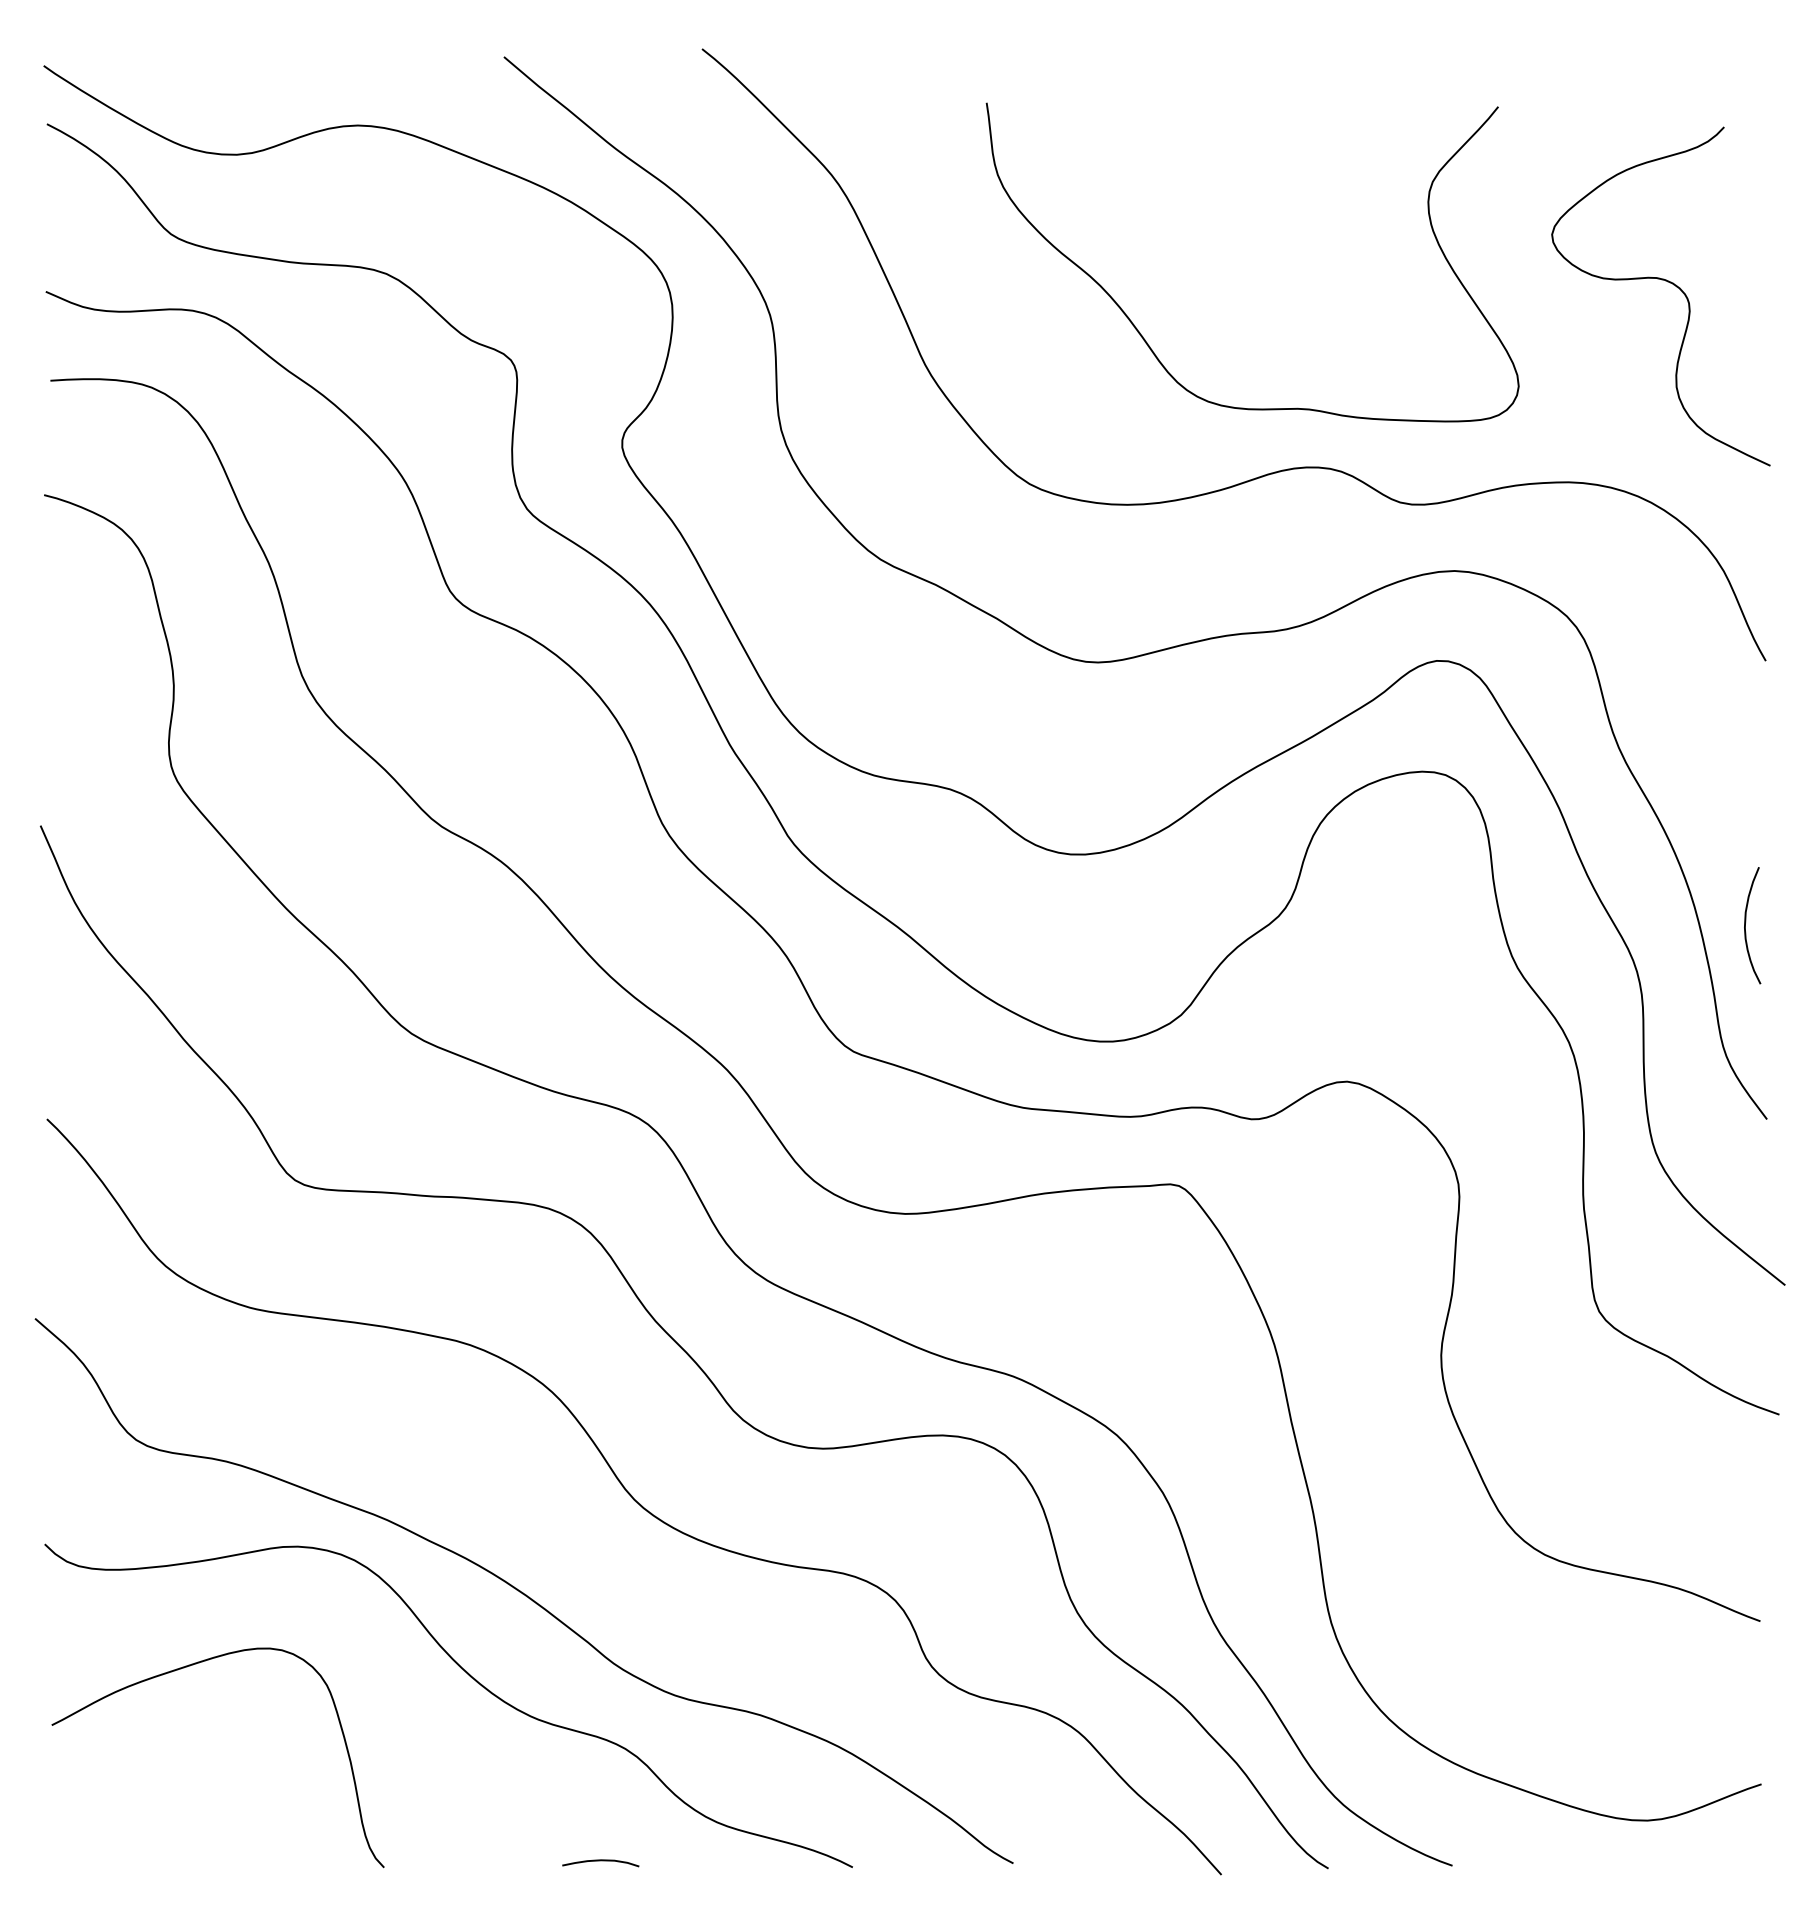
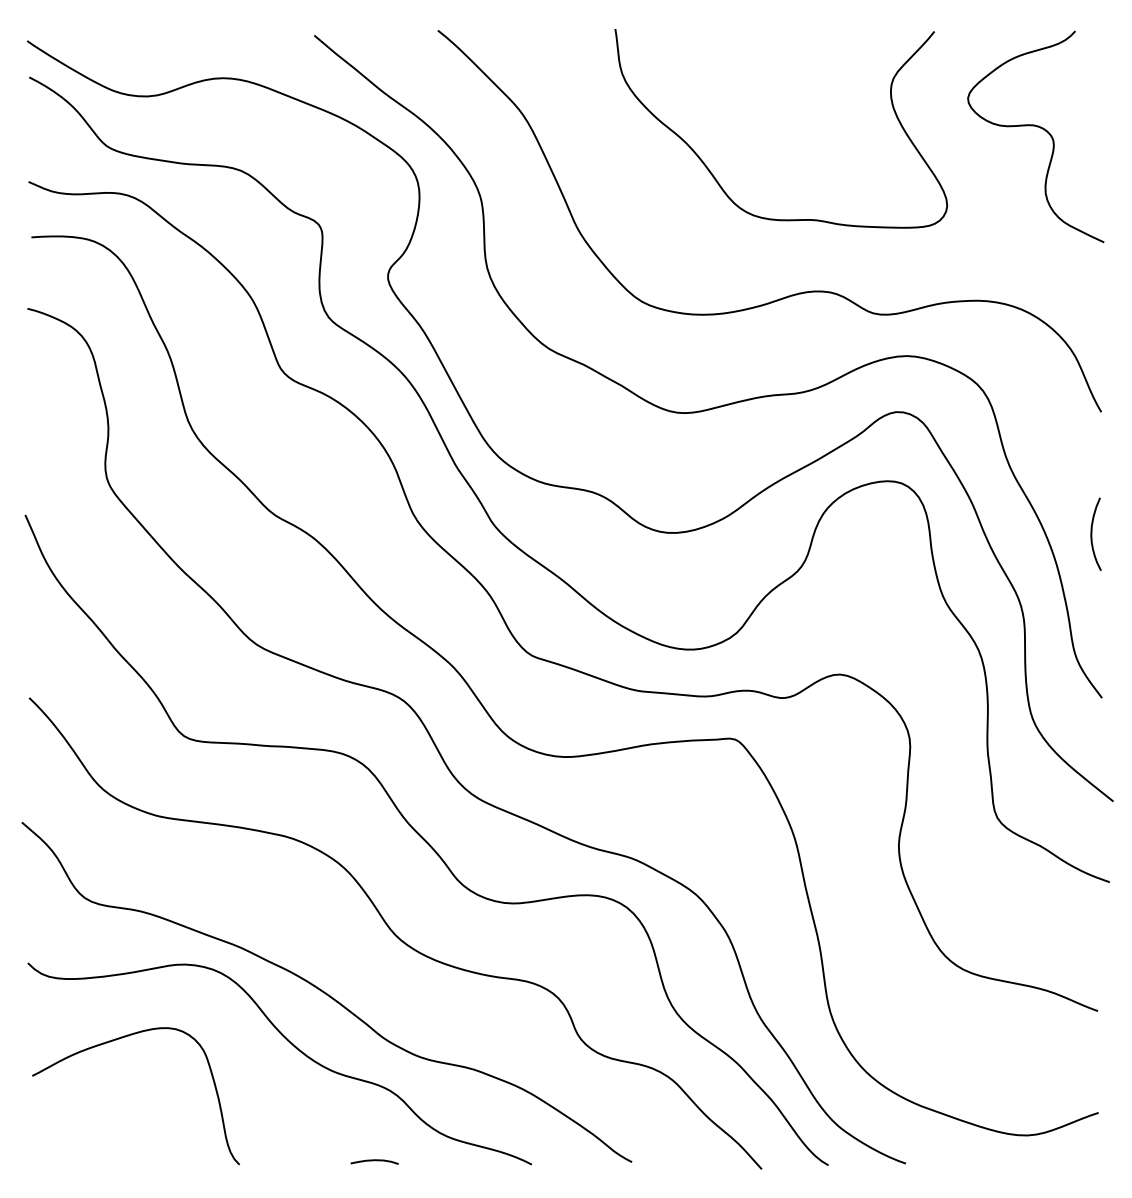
curve: (1663, 281) -> (1037, 127), moved
curve: (1143, 336) -> (713, 174), moved
curve: (1746, 924) -> (1092, 533), moved

